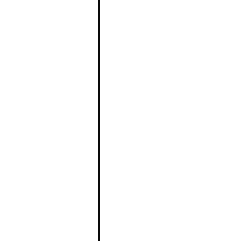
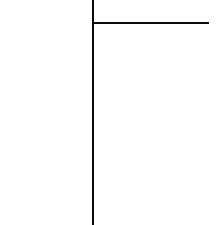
line: (161, 25) -> (150, 23), added

